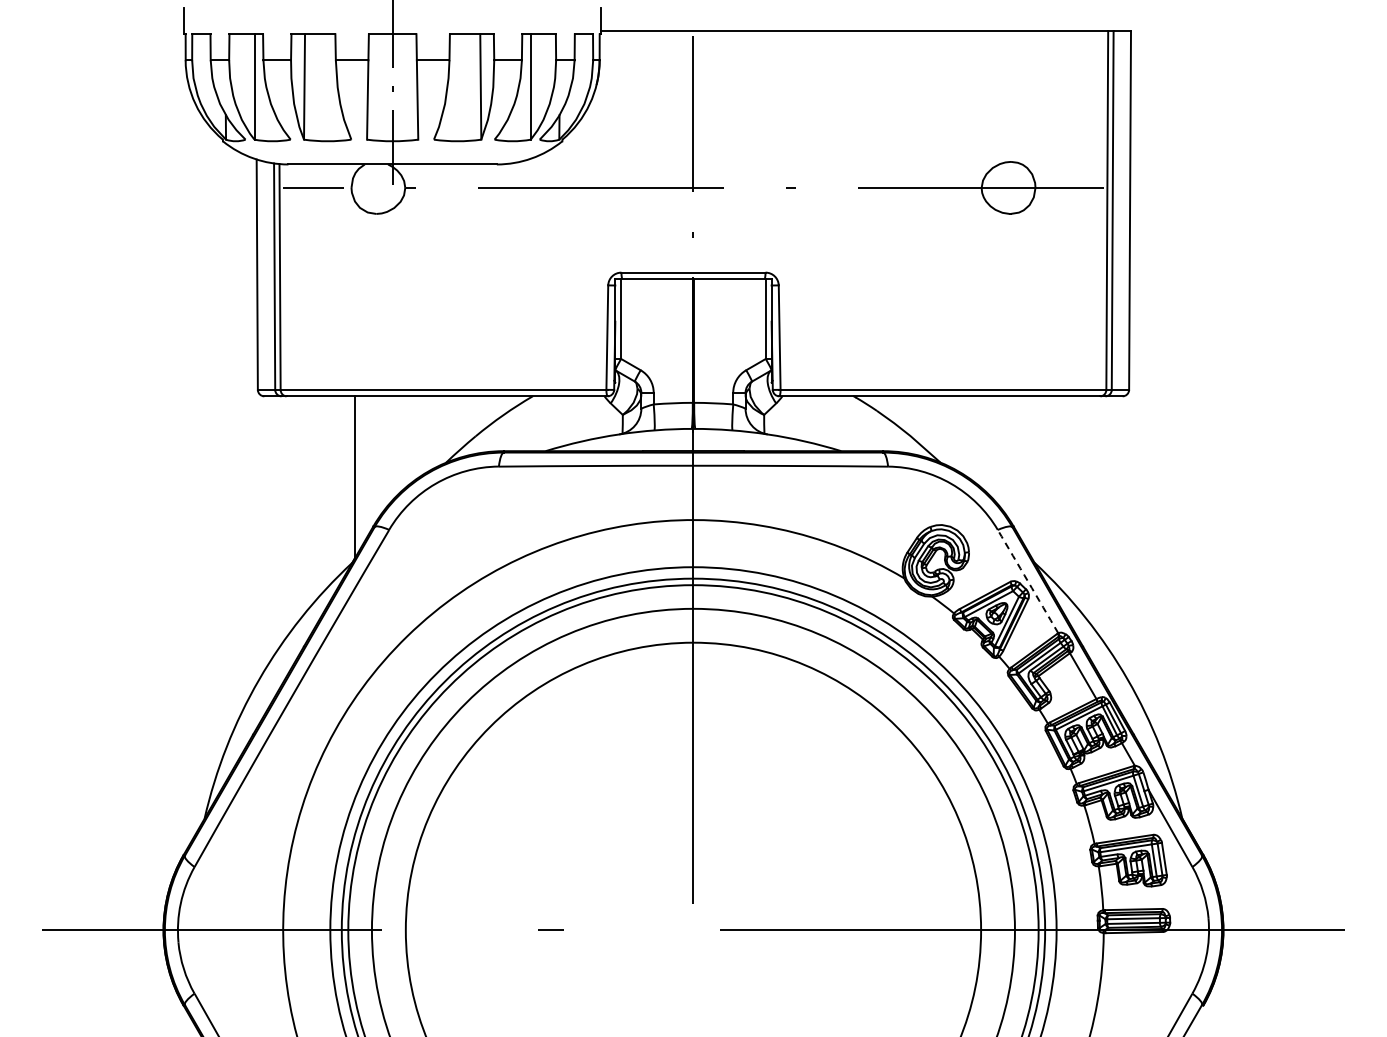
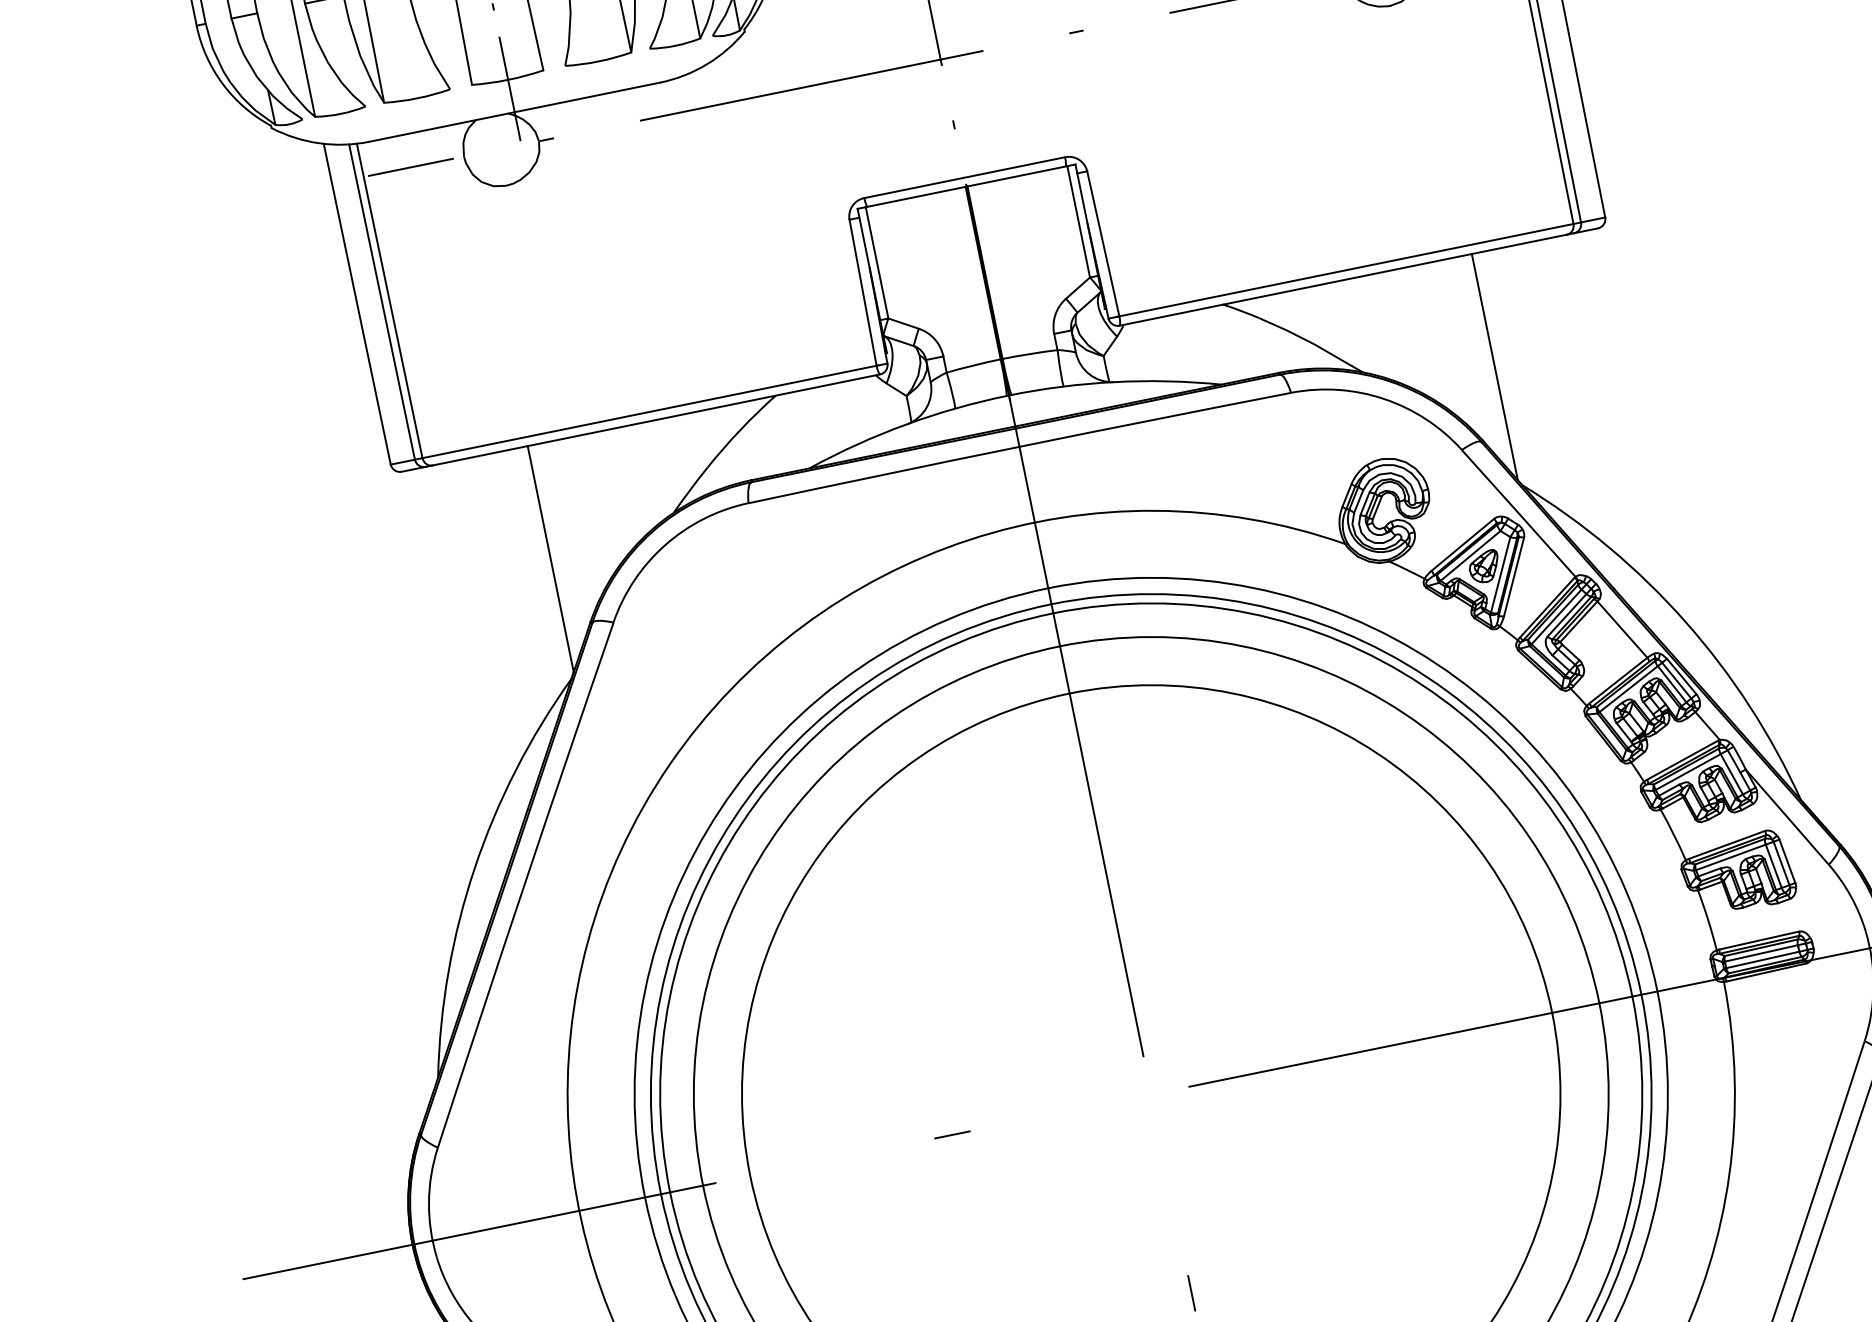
line: (1032, 477) -> (1495, 367), added
arc: (1028, 581) -> (1519, 513), dashed -> solid

